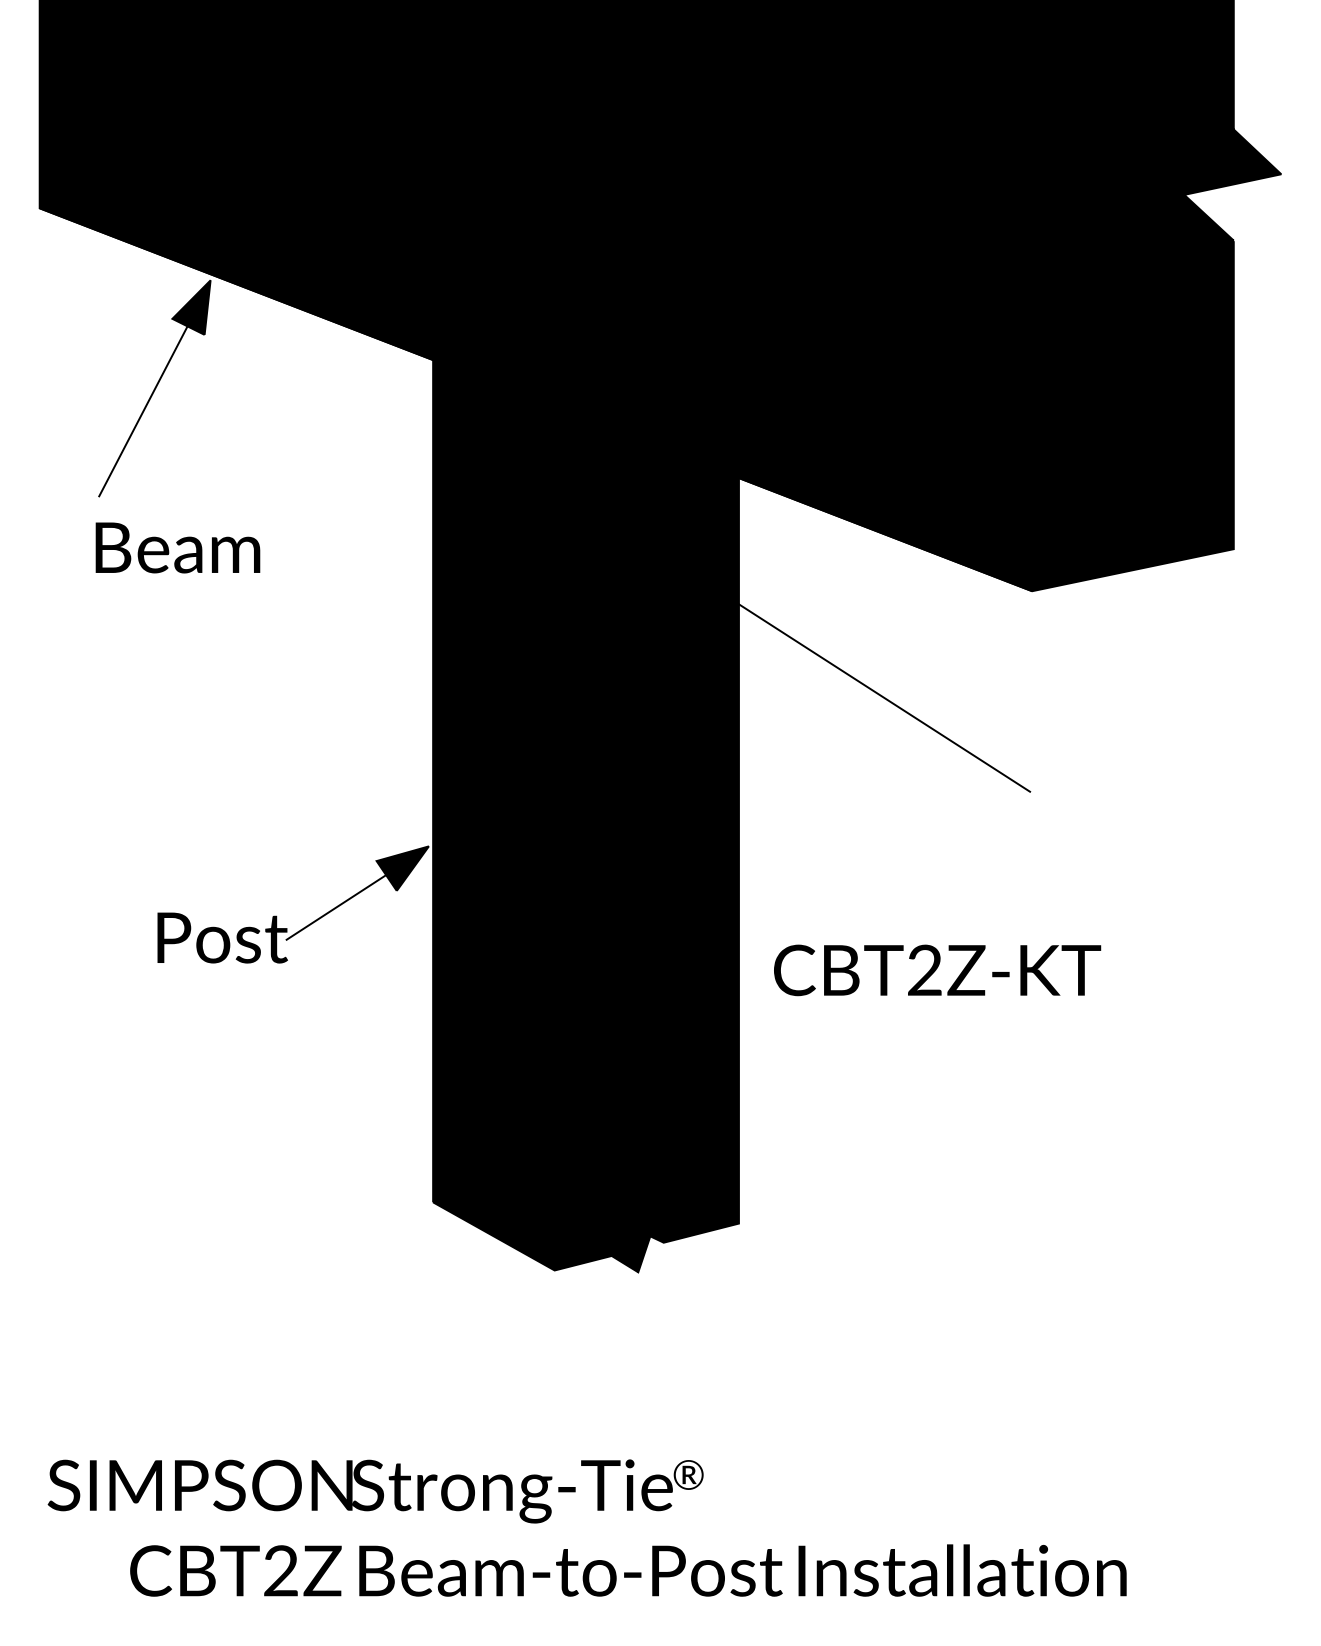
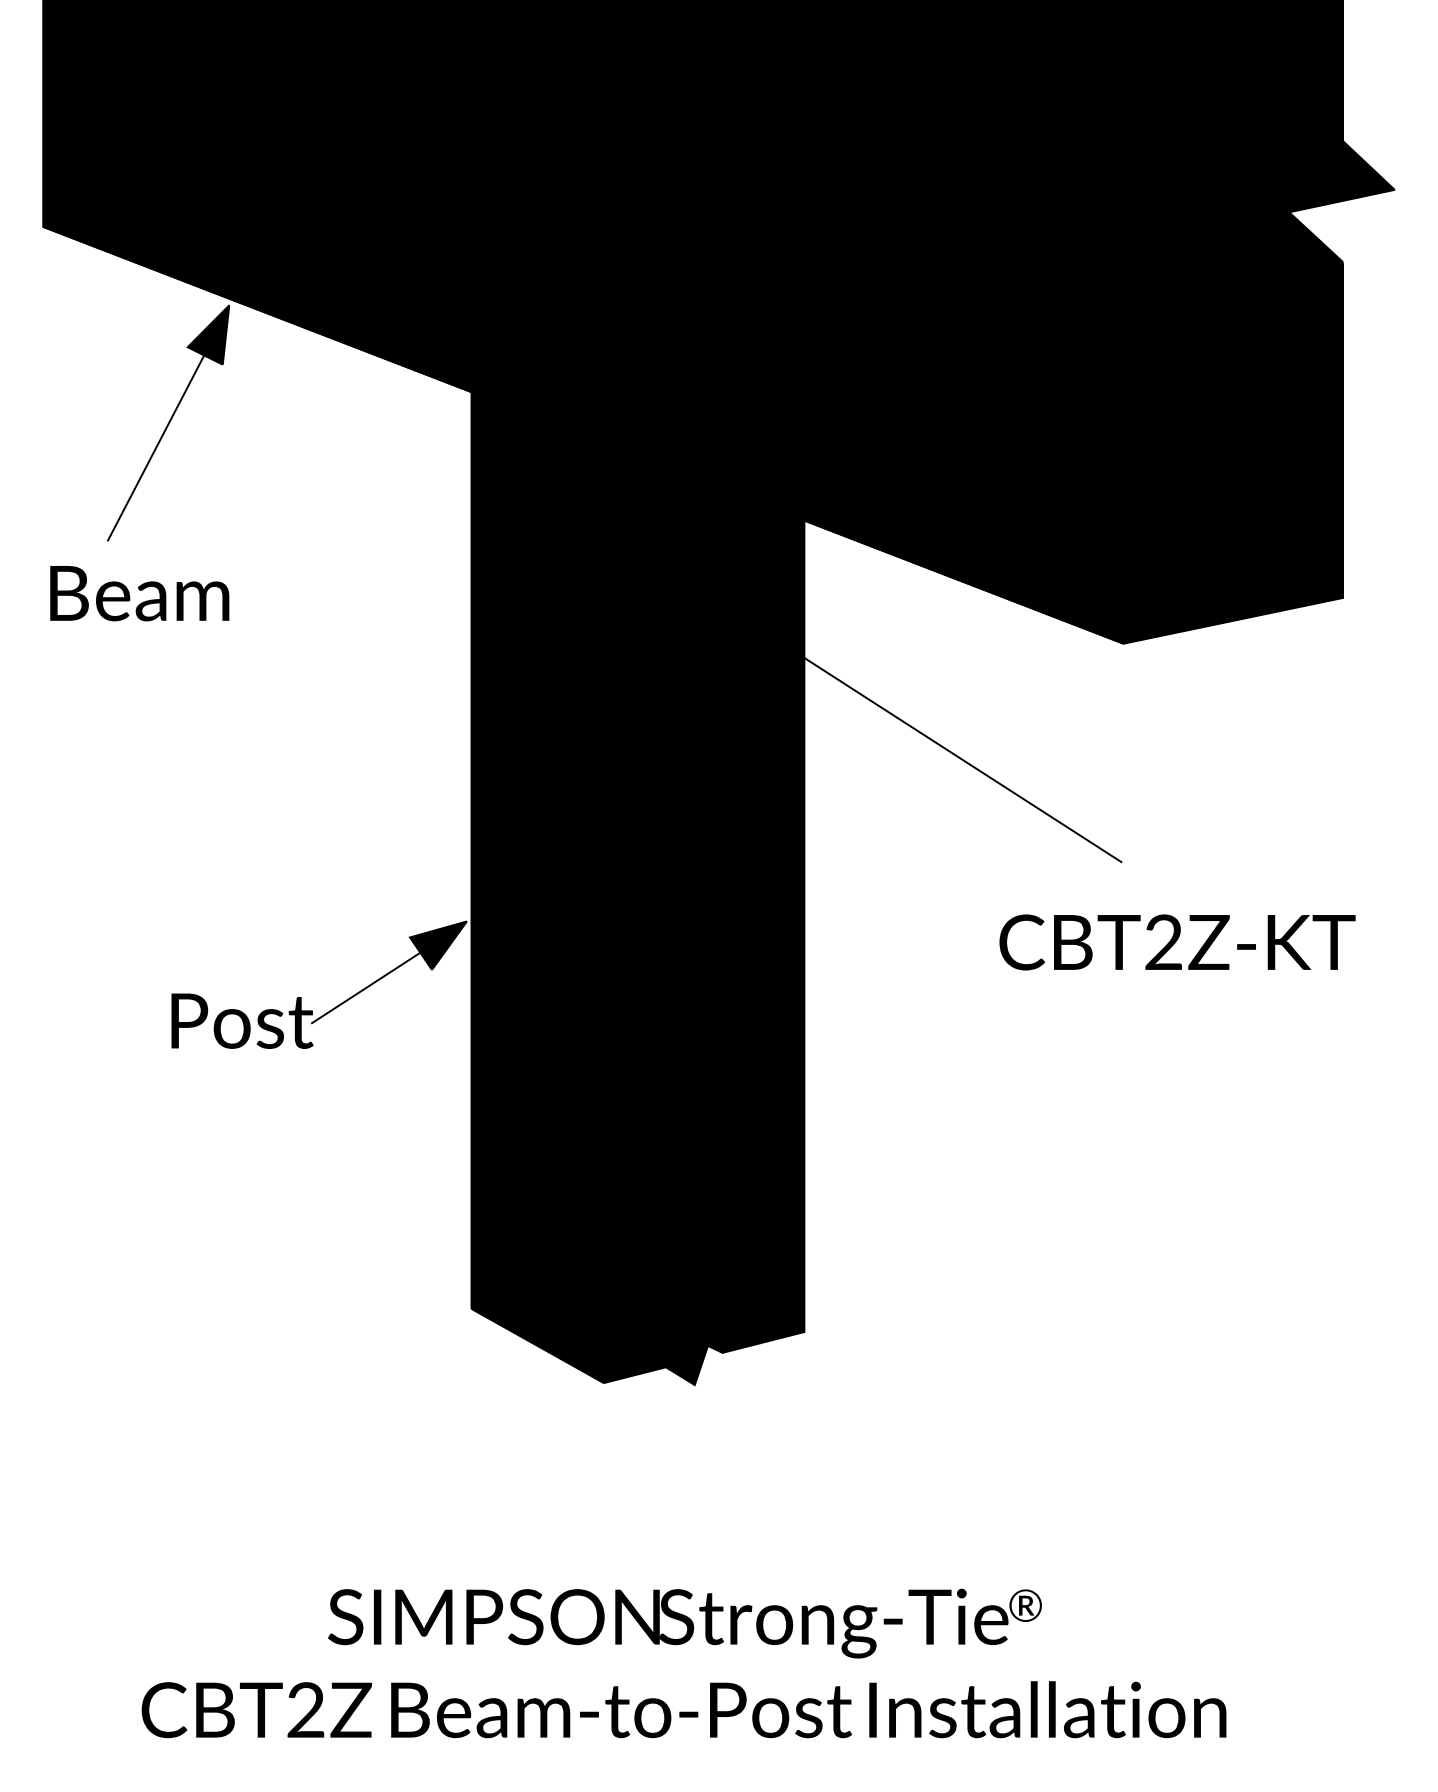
text: (177, 547) -> (139, 593), moved
text: (937, 970) -> (1177, 942), moved
text: (375, 1491) -> (684, 1623), moved

